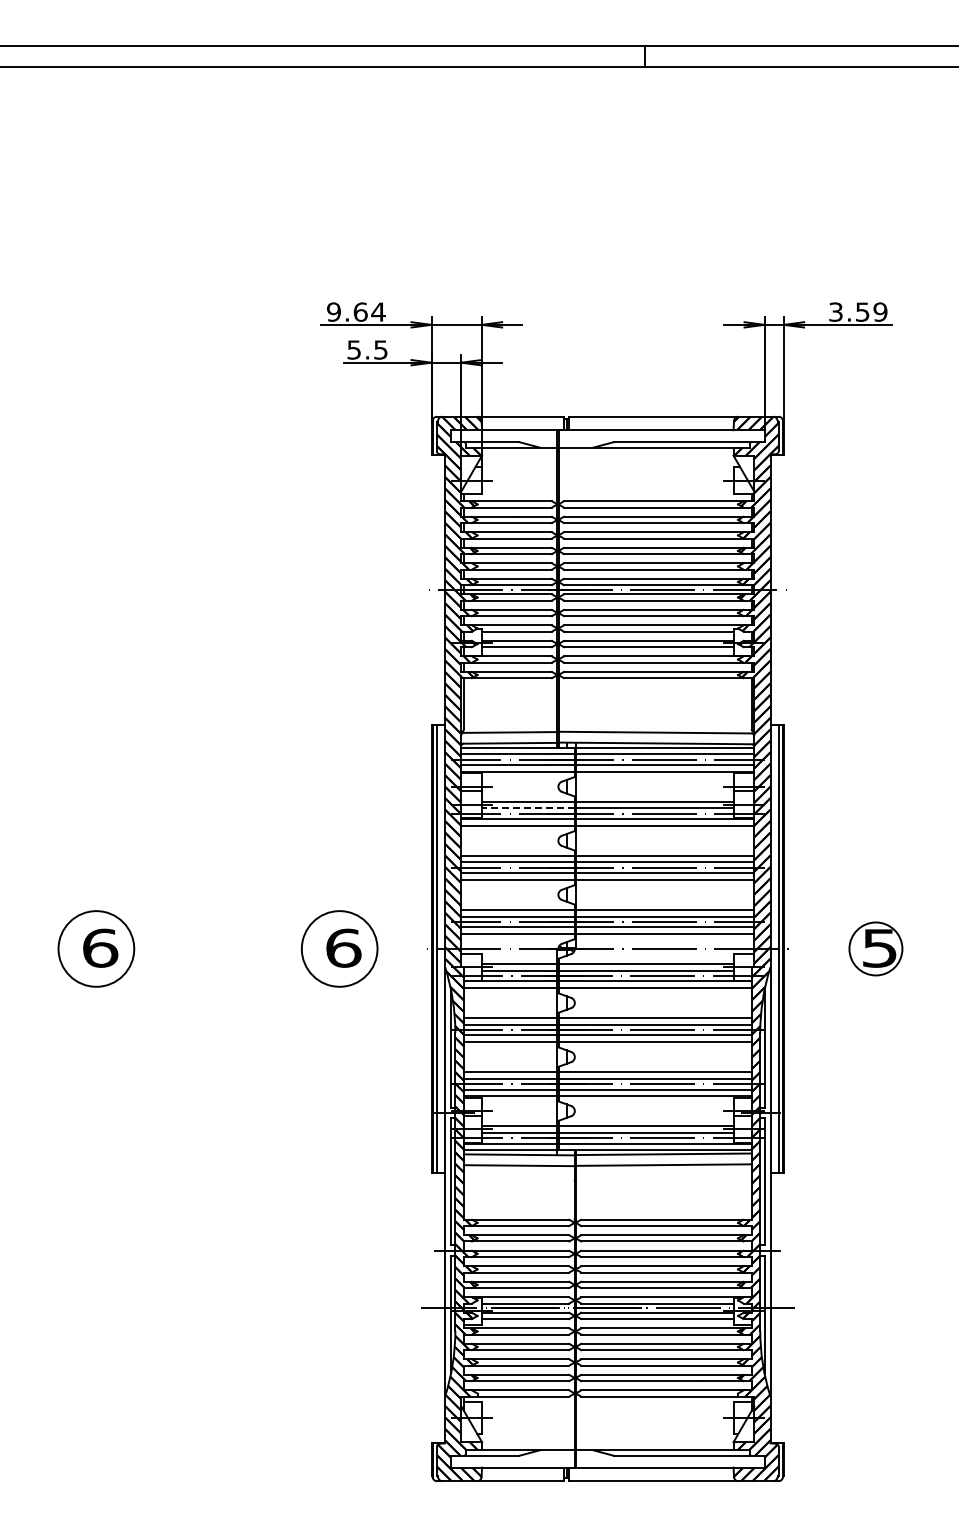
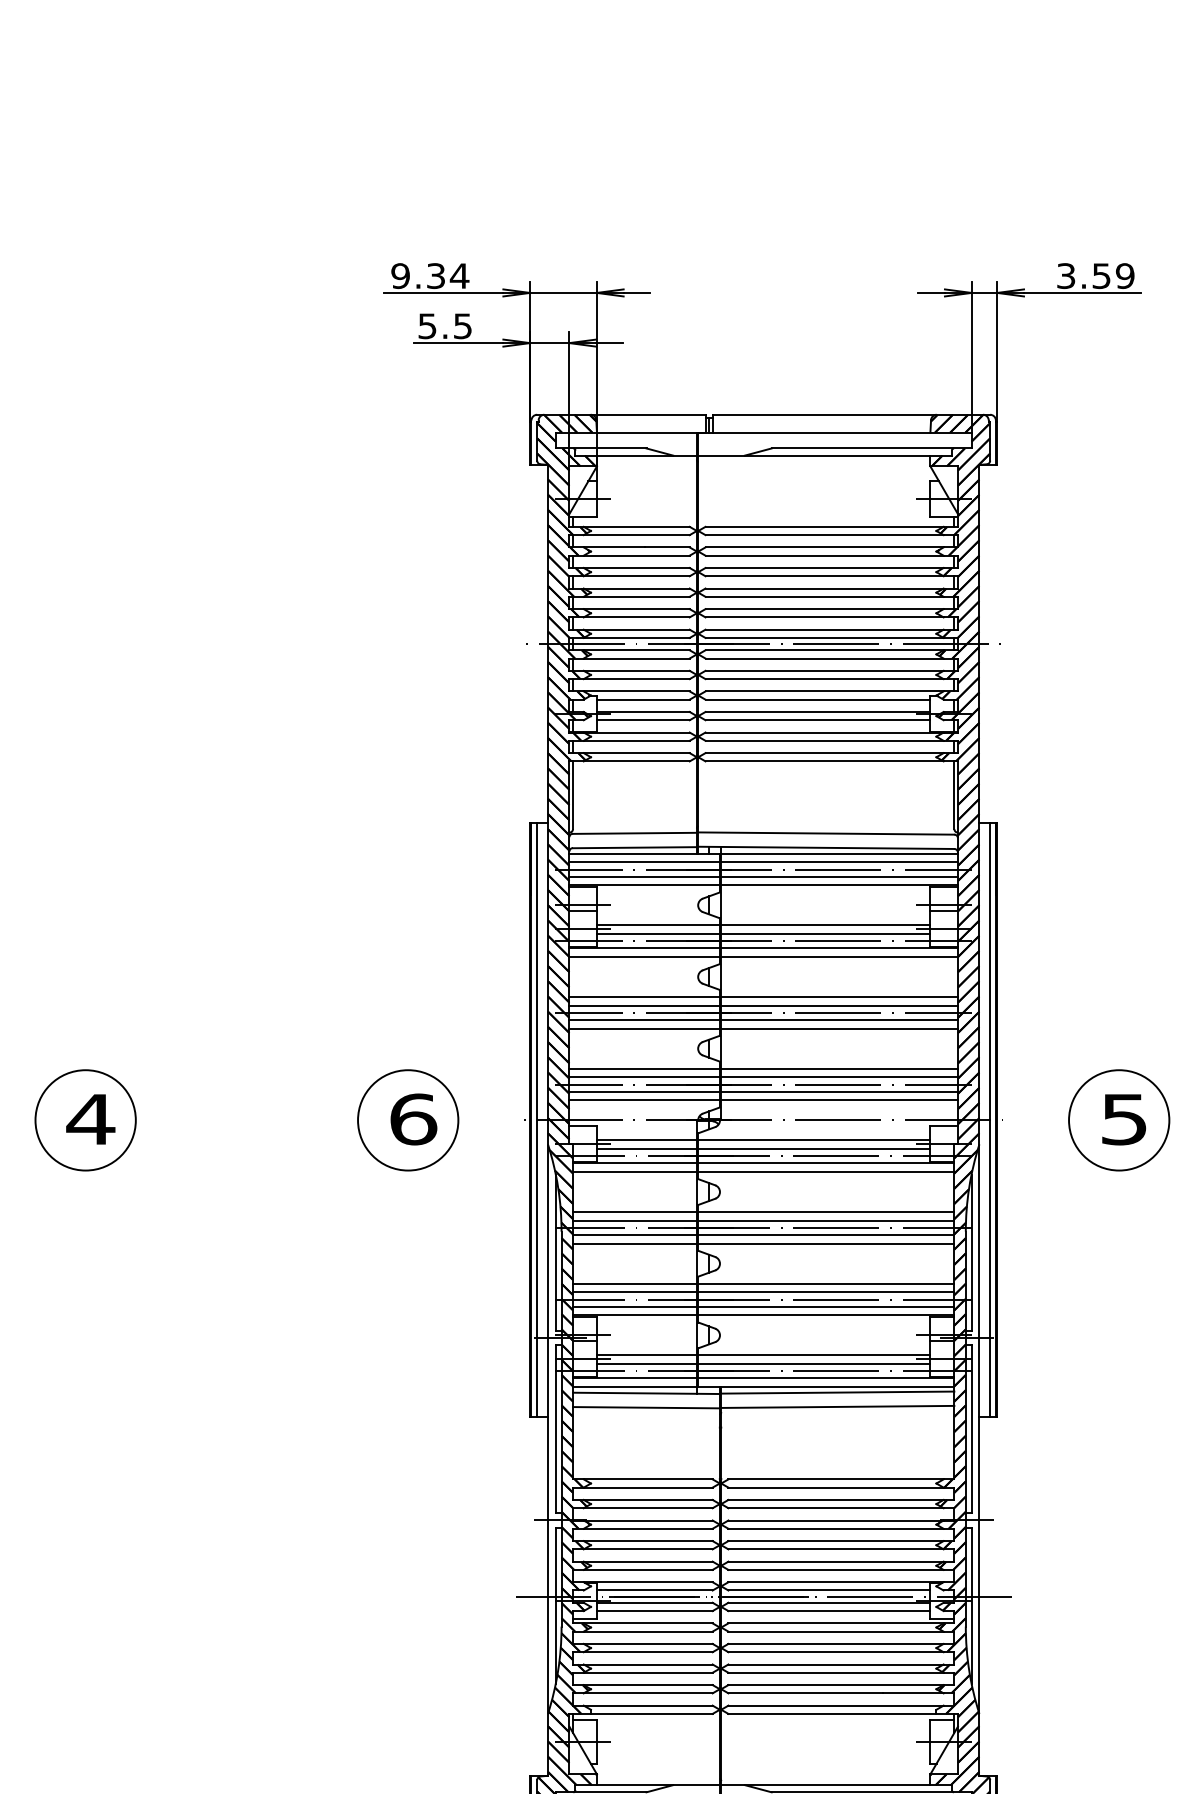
text: (360, 311) -> (435, 275), 9.64 -> 9.34
line: (527, 808) -> (657, 934), dashed -> solid
text: (99, 947) -> (89, 1118), 6 -> 4
circle: (875, 948) -> (1118, 1119), size x1.43

